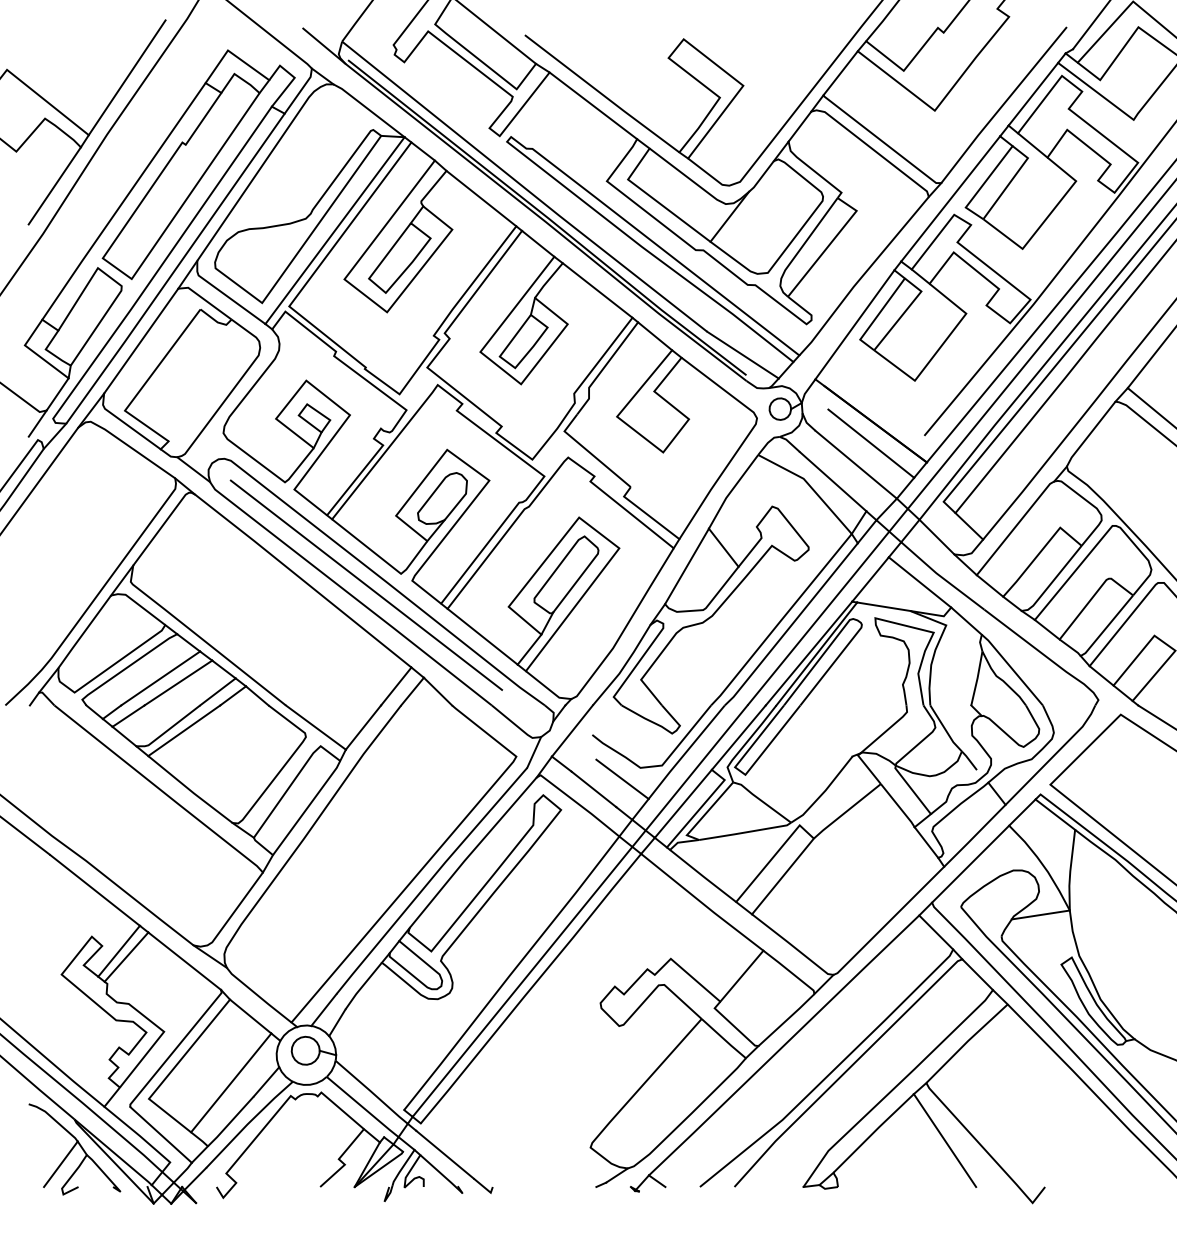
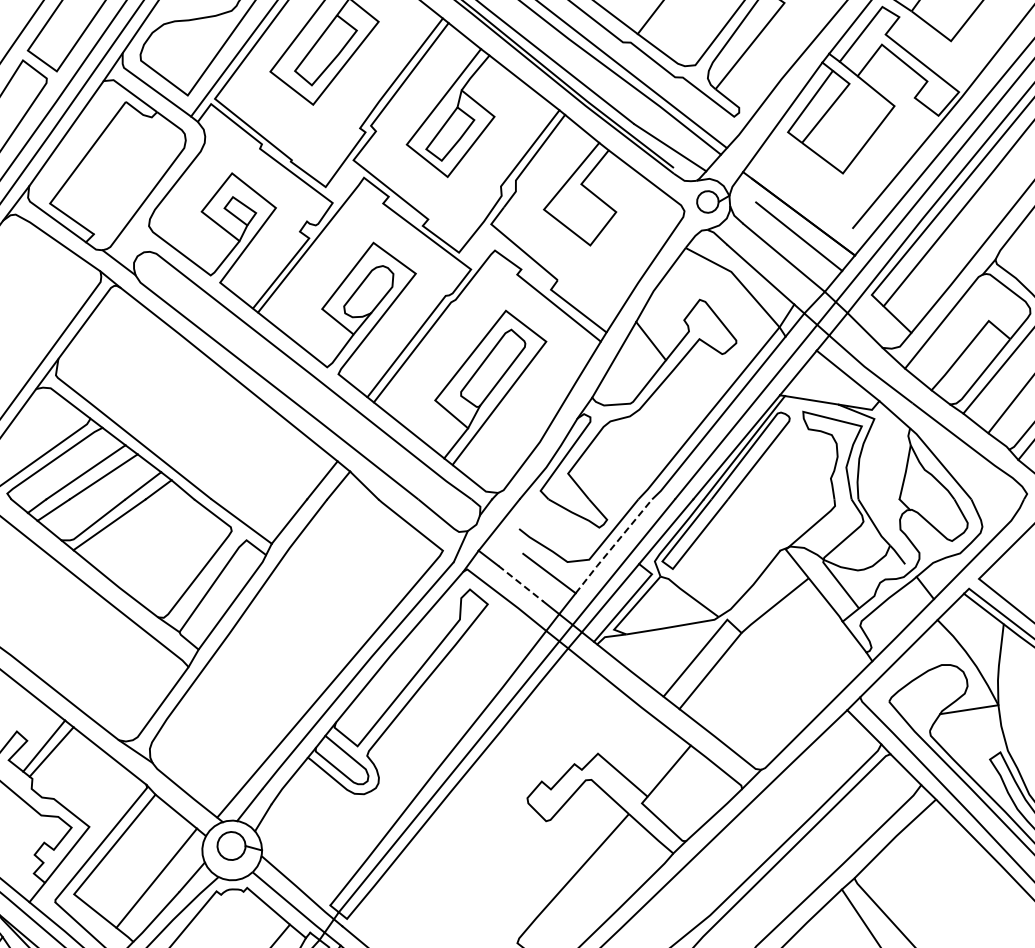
line: (366, 584) -> (292, 377), removed
line: (686, 752) -> (613, 546), solid -> dashed
line: (593, 789) -> (520, 583), solid -> dashed

